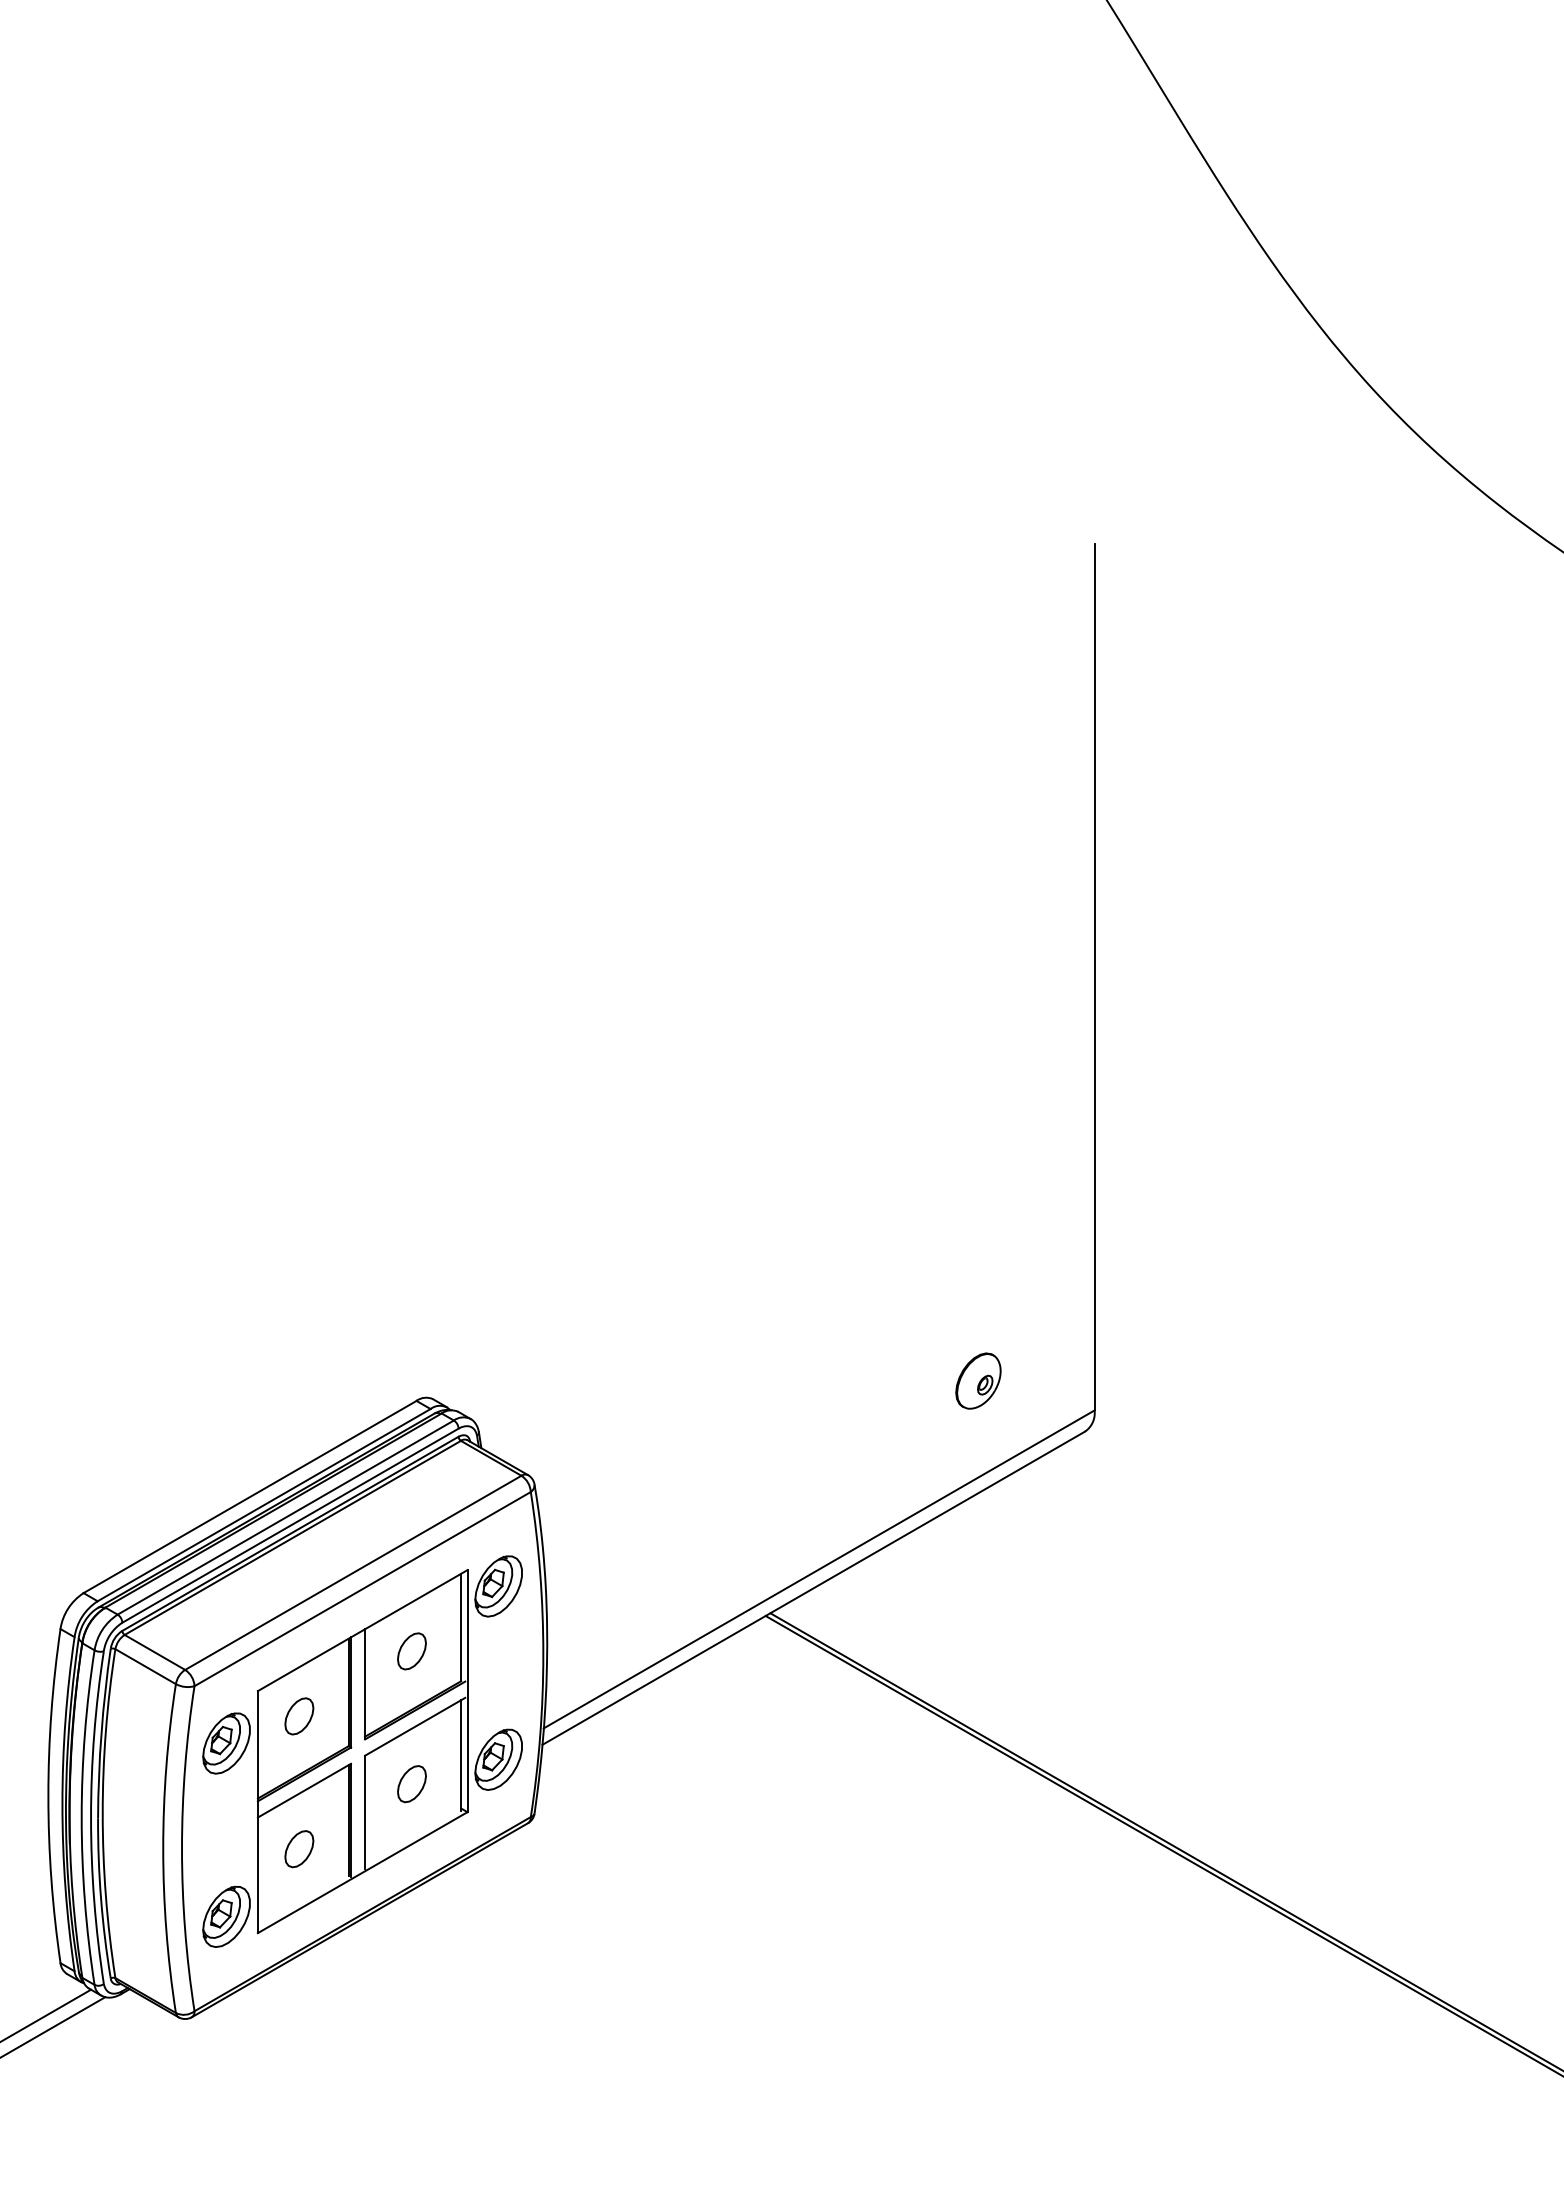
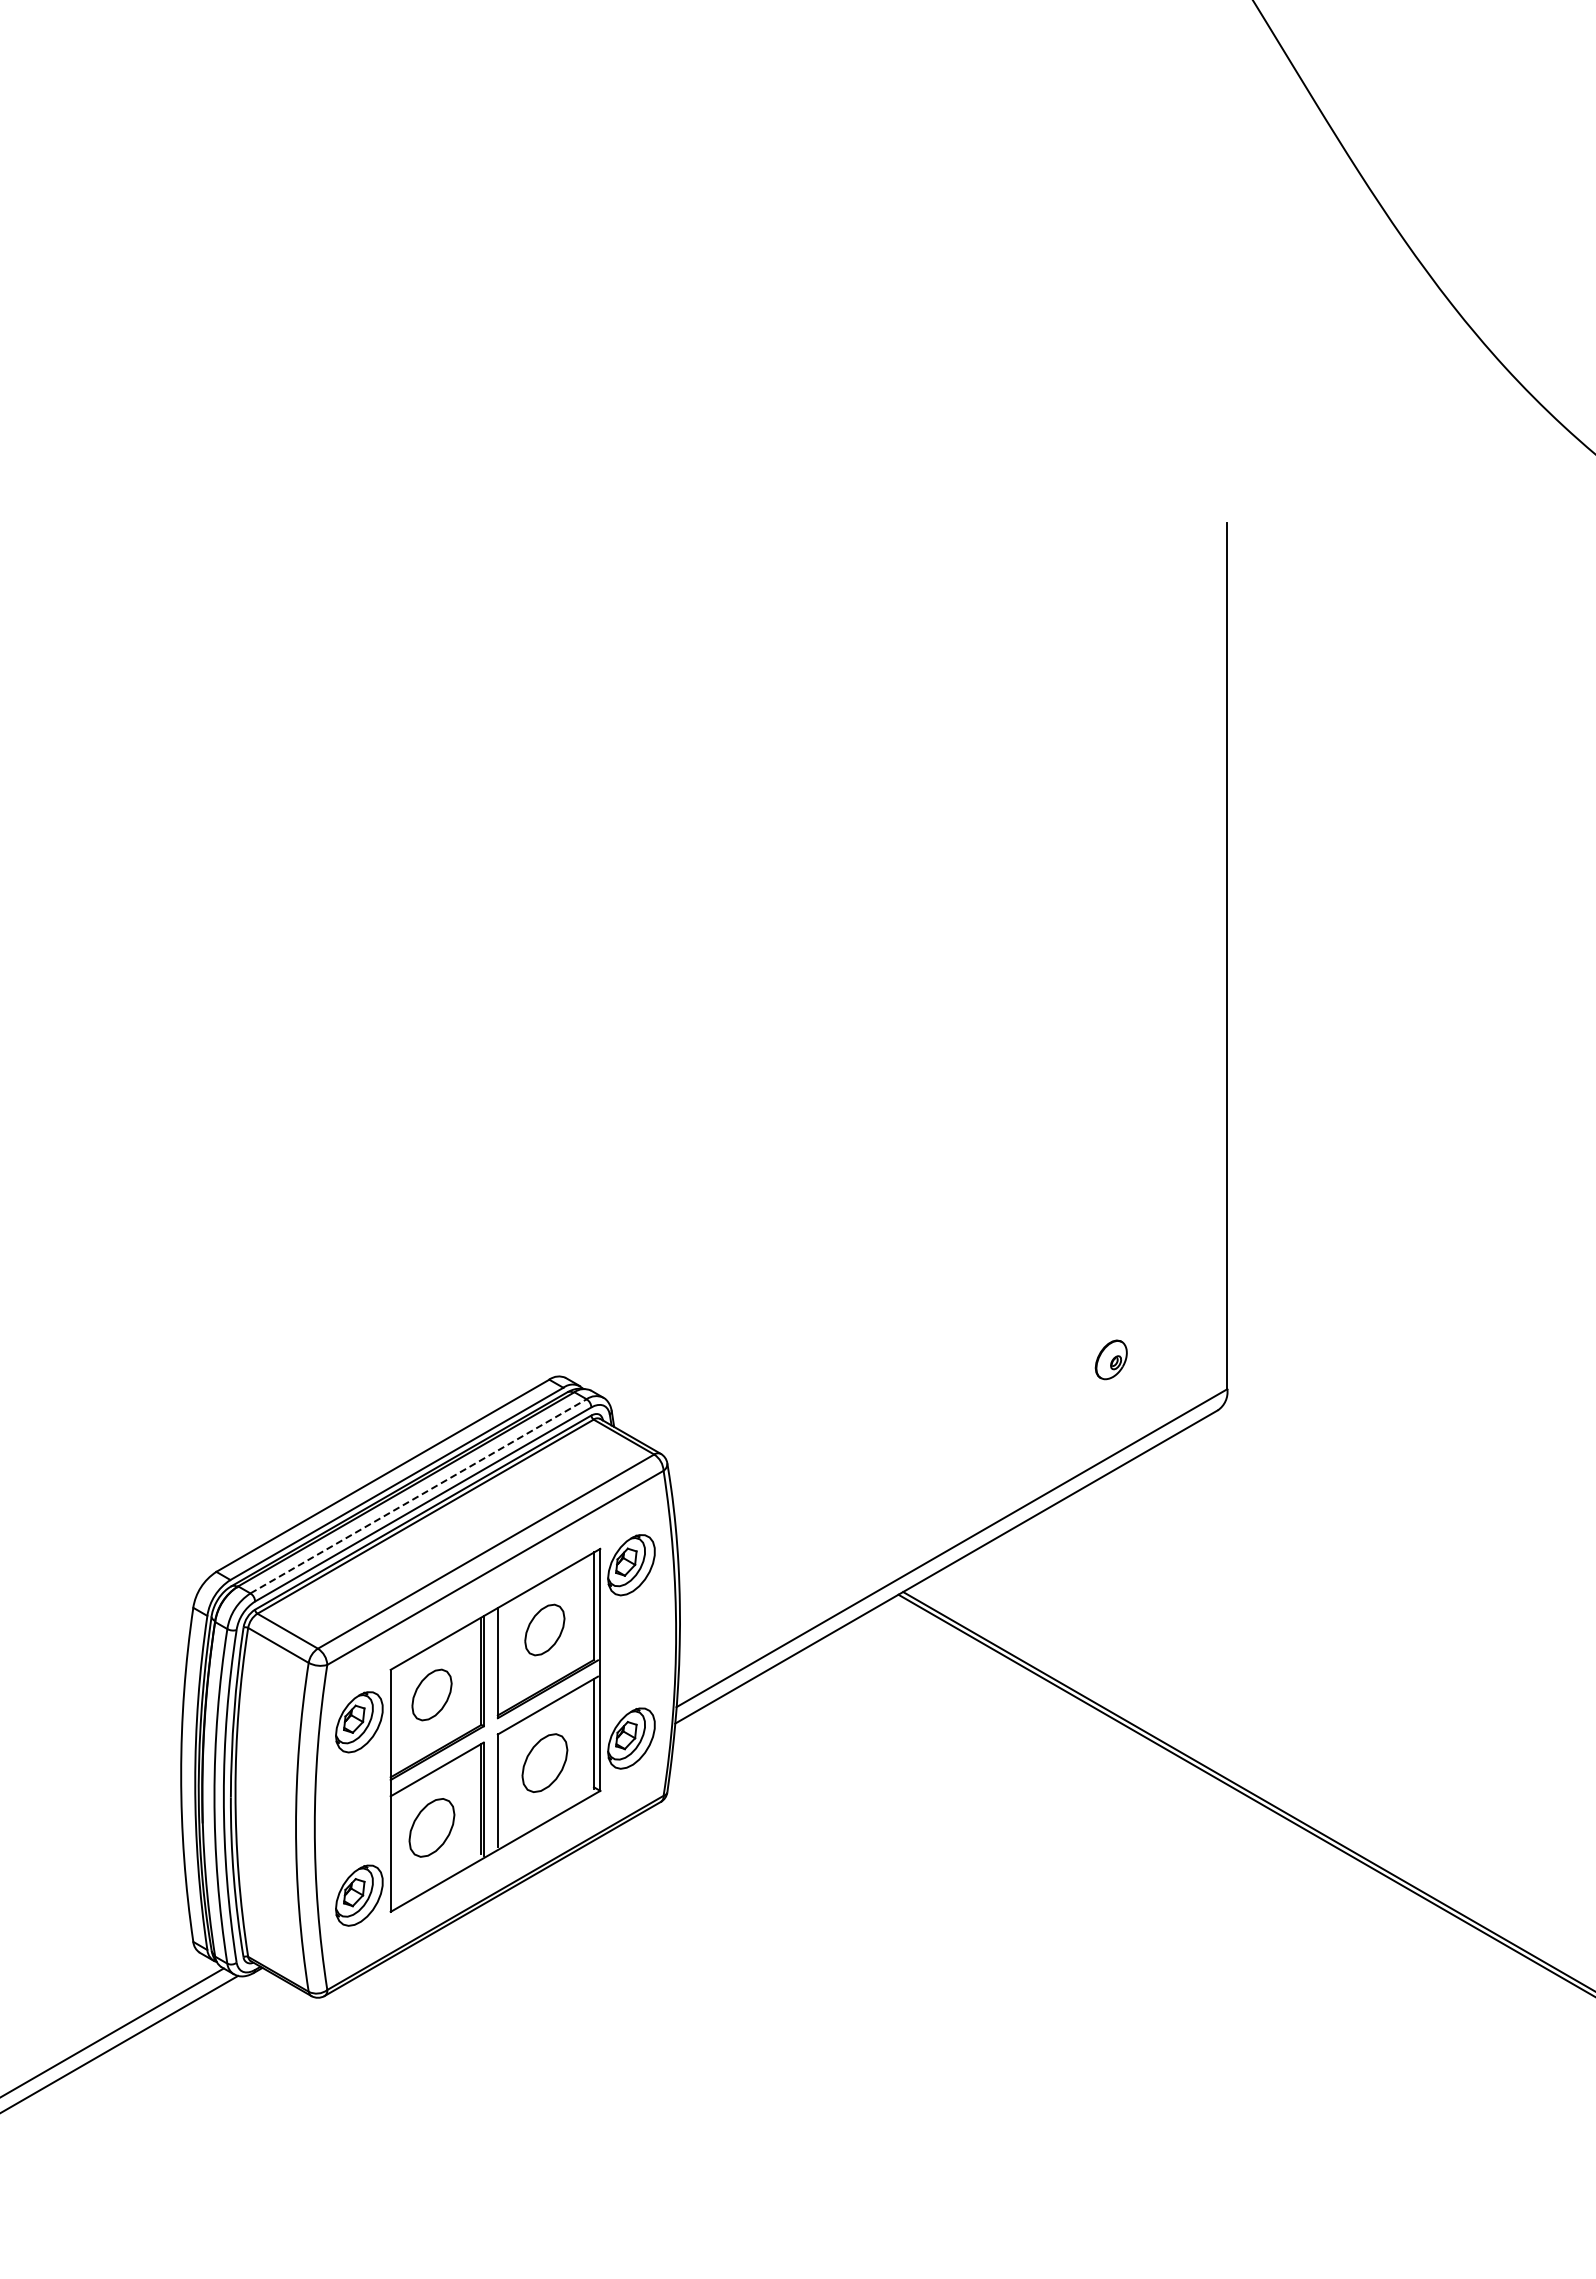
part: (978, 1380) -> (1111, 1359), size x0.7
line: (286, 1517) -> (419, 1496), solid -> dashed
part: (411, 1651) -> (544, 1630), size x1.4
part: (299, 1716) -> (432, 1695), size x1.4
part: (411, 1783) -> (544, 1762), size x1.6
part: (299, 1848) -> (432, 1827), size x1.6

